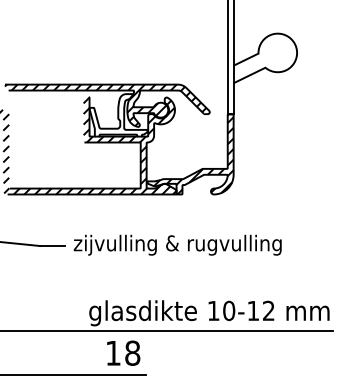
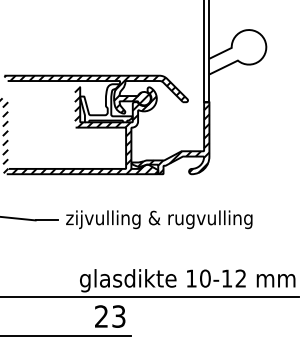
text: (123, 353) -> (110, 316), 18 -> 23

